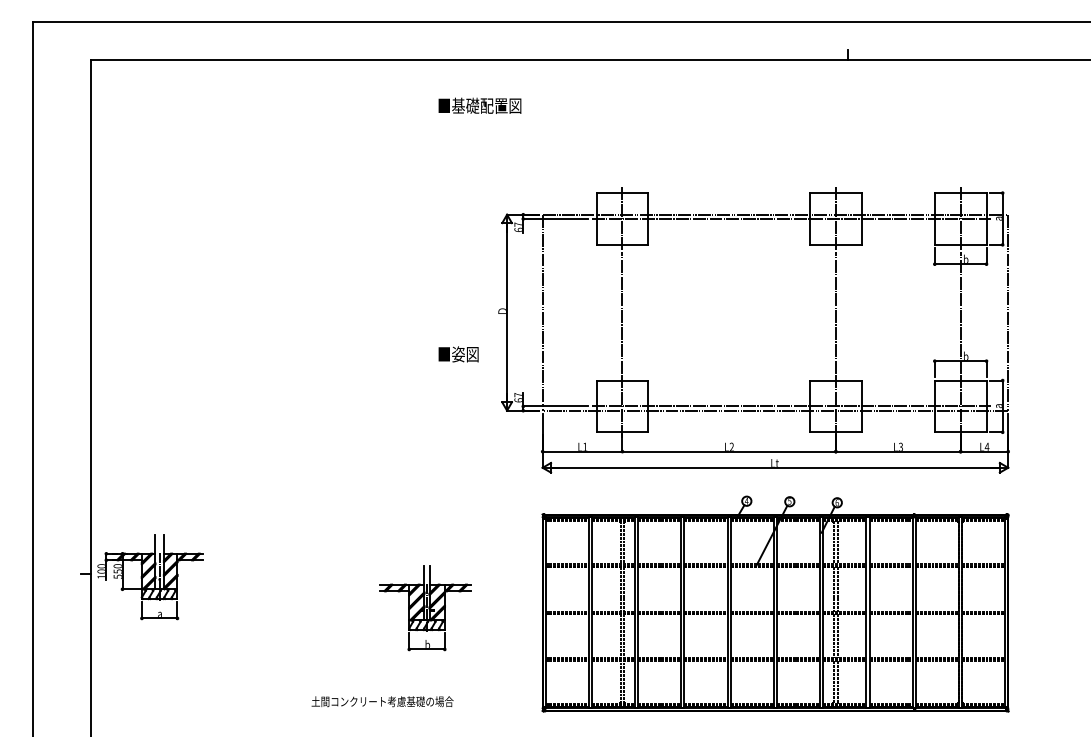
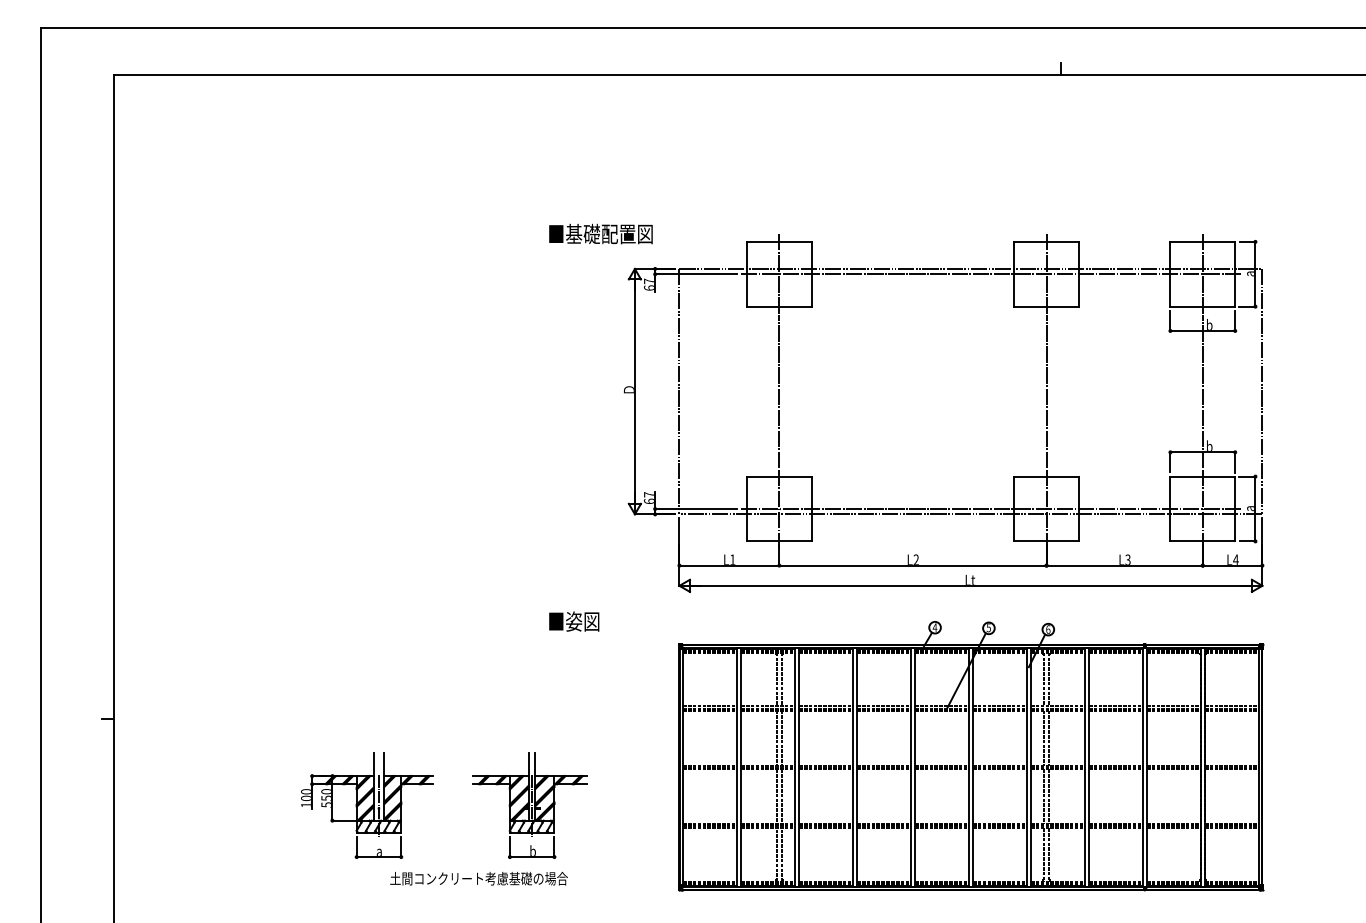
text: (479, 105) -> (600, 233), moved
text: (458, 354) -> (574, 621), moved
part: (150, 577) -> (367, 805), moved
part: (425, 608) -> (530, 805), moved

